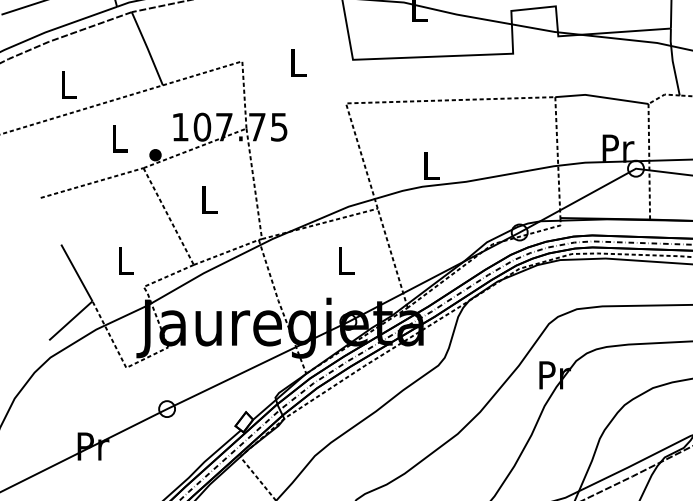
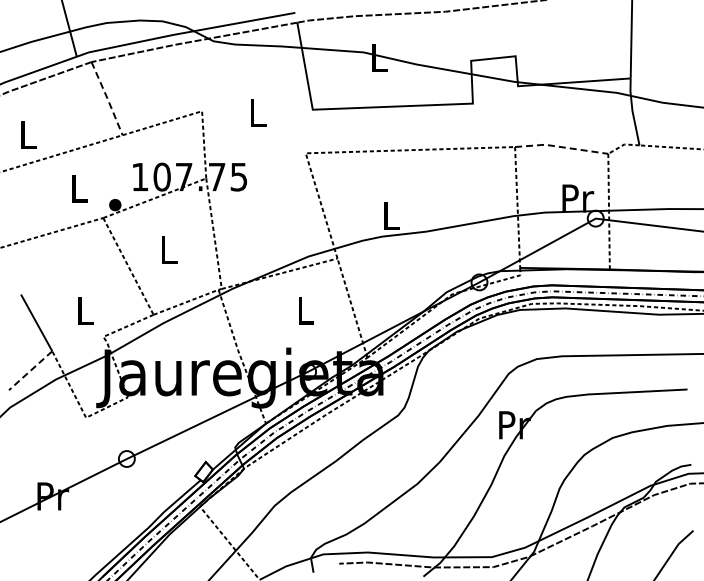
line: (147, 48) -> (107, 98), solid -> dashed
line: (600, 97) -> (560, 147), solid -> dashed
line: (70, 321) -> (30, 371), solid -> dashed

